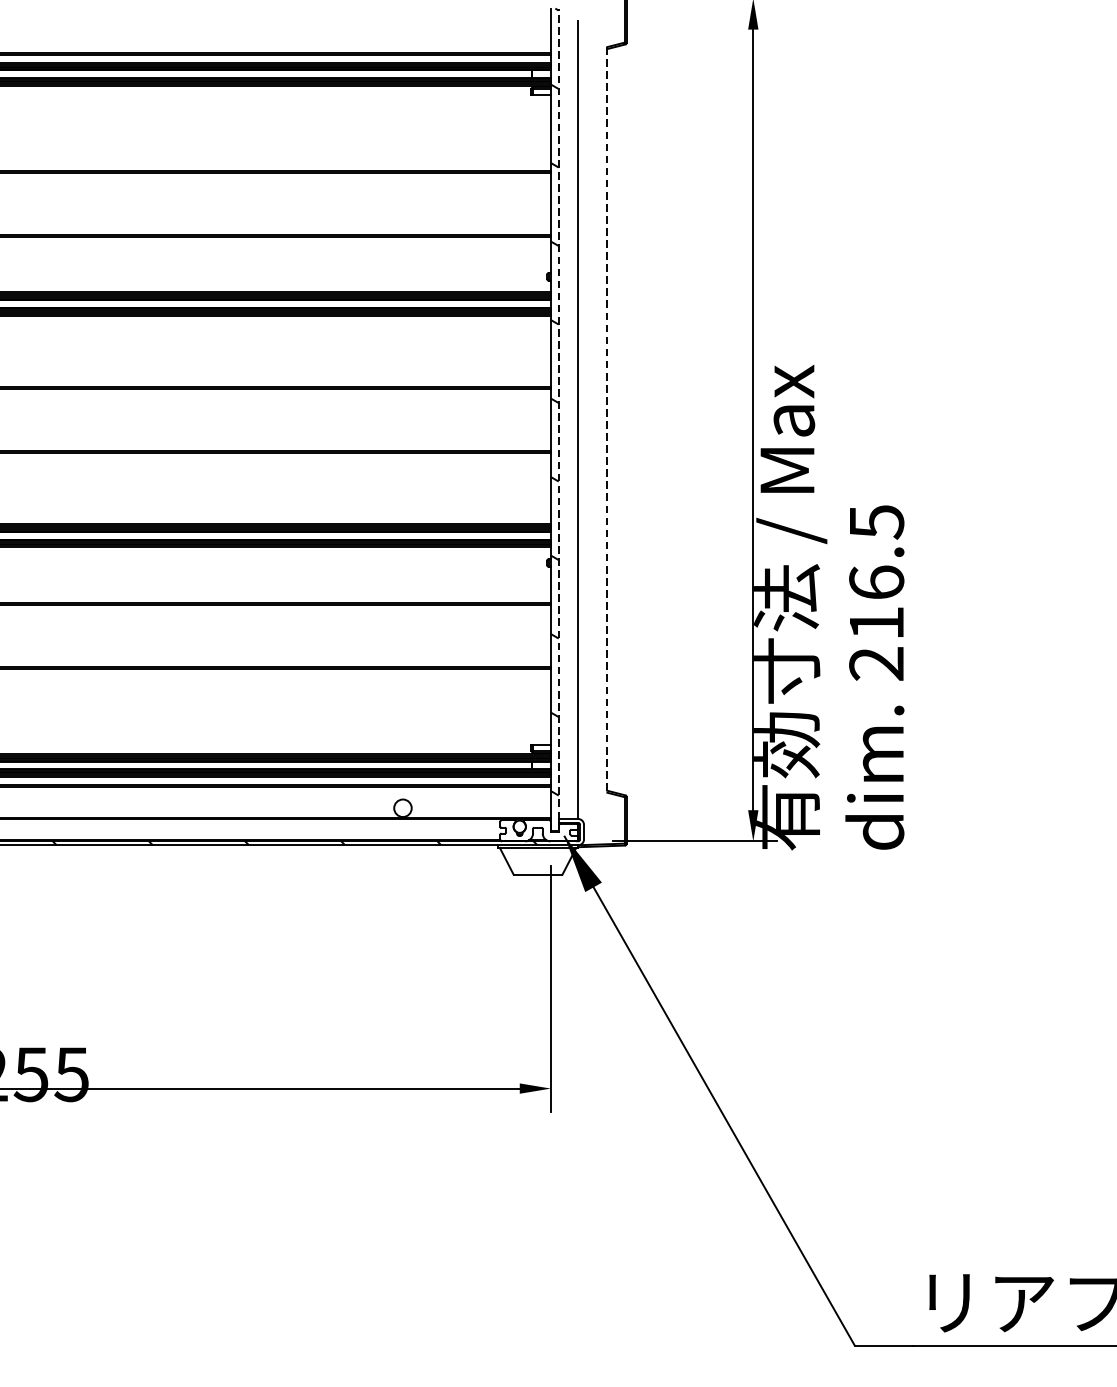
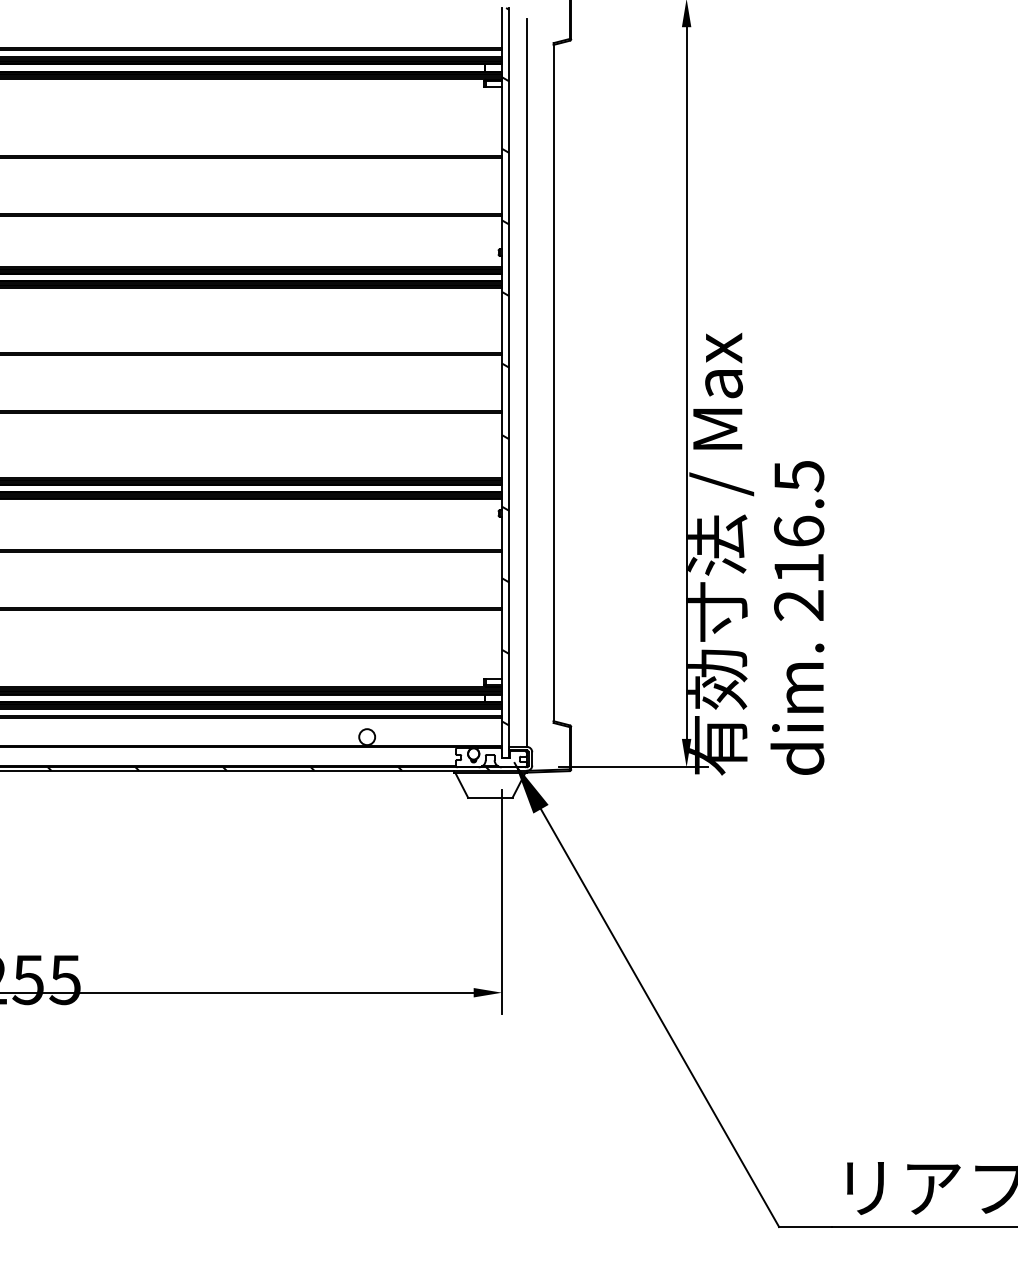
line: (559, 419) -> (509, 382), dashed -> solid
line: (607, 420) -> (553, 383), dashed -> solid

